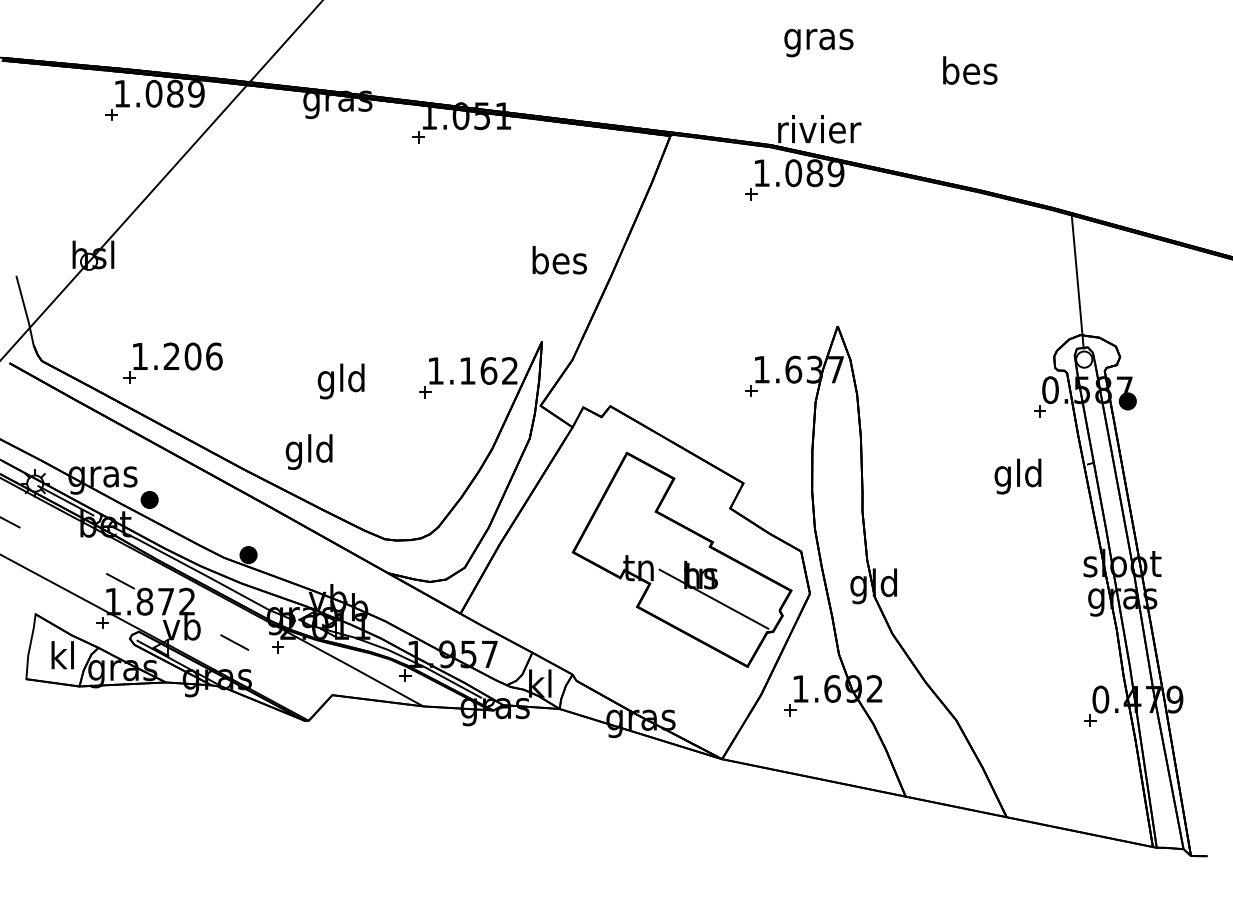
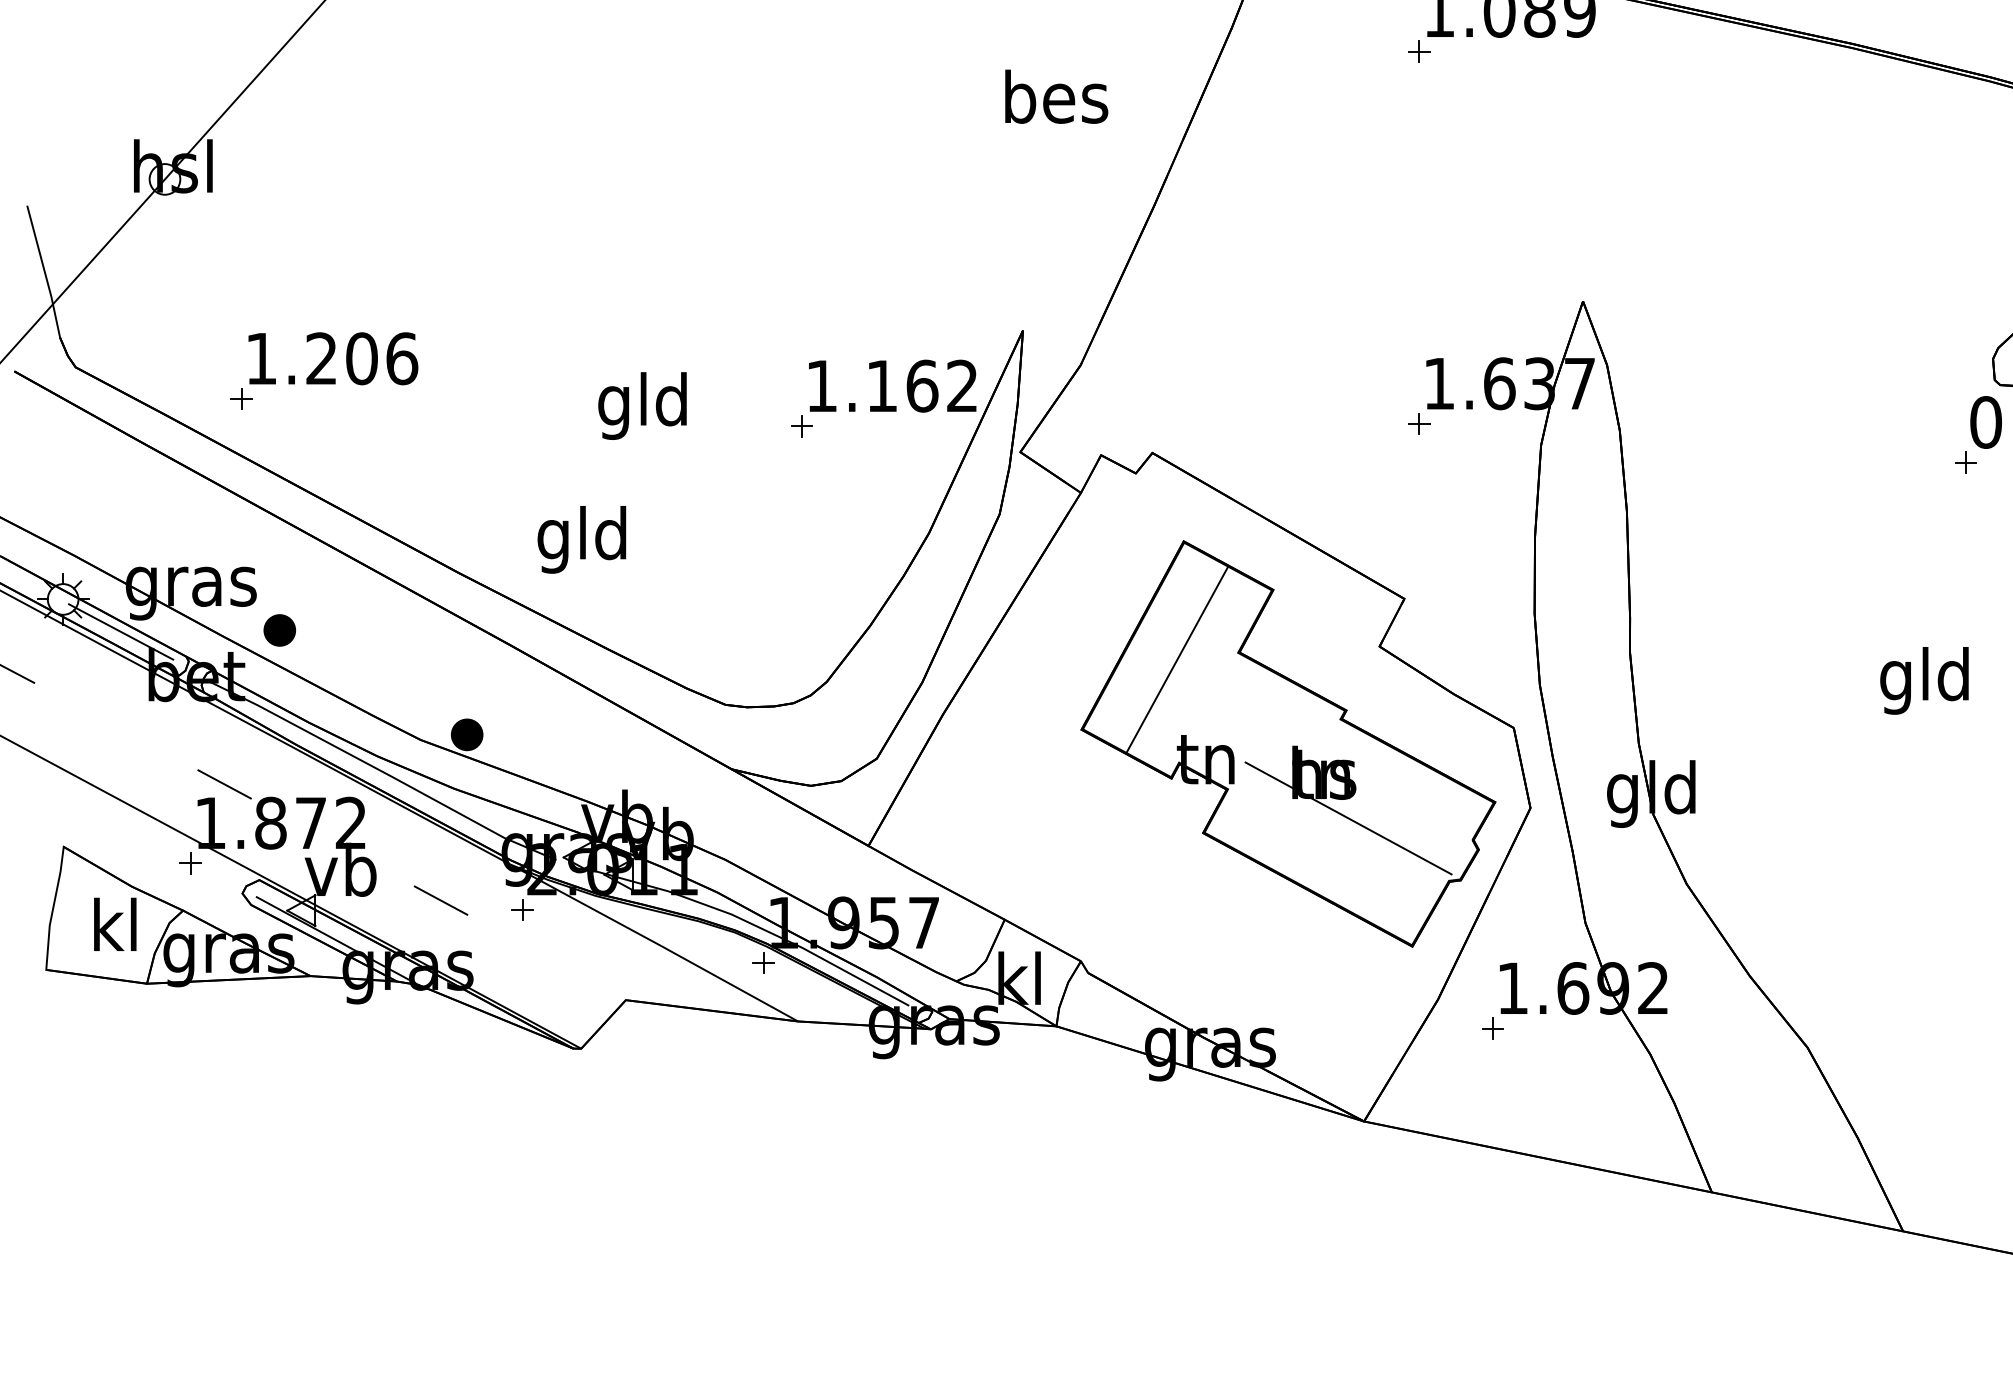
text: (559, 260) -> (1056, 97), moved
text: (1017, 476) -> (1923, 680), moved
line: (623, 515) -> (1177, 659), added

